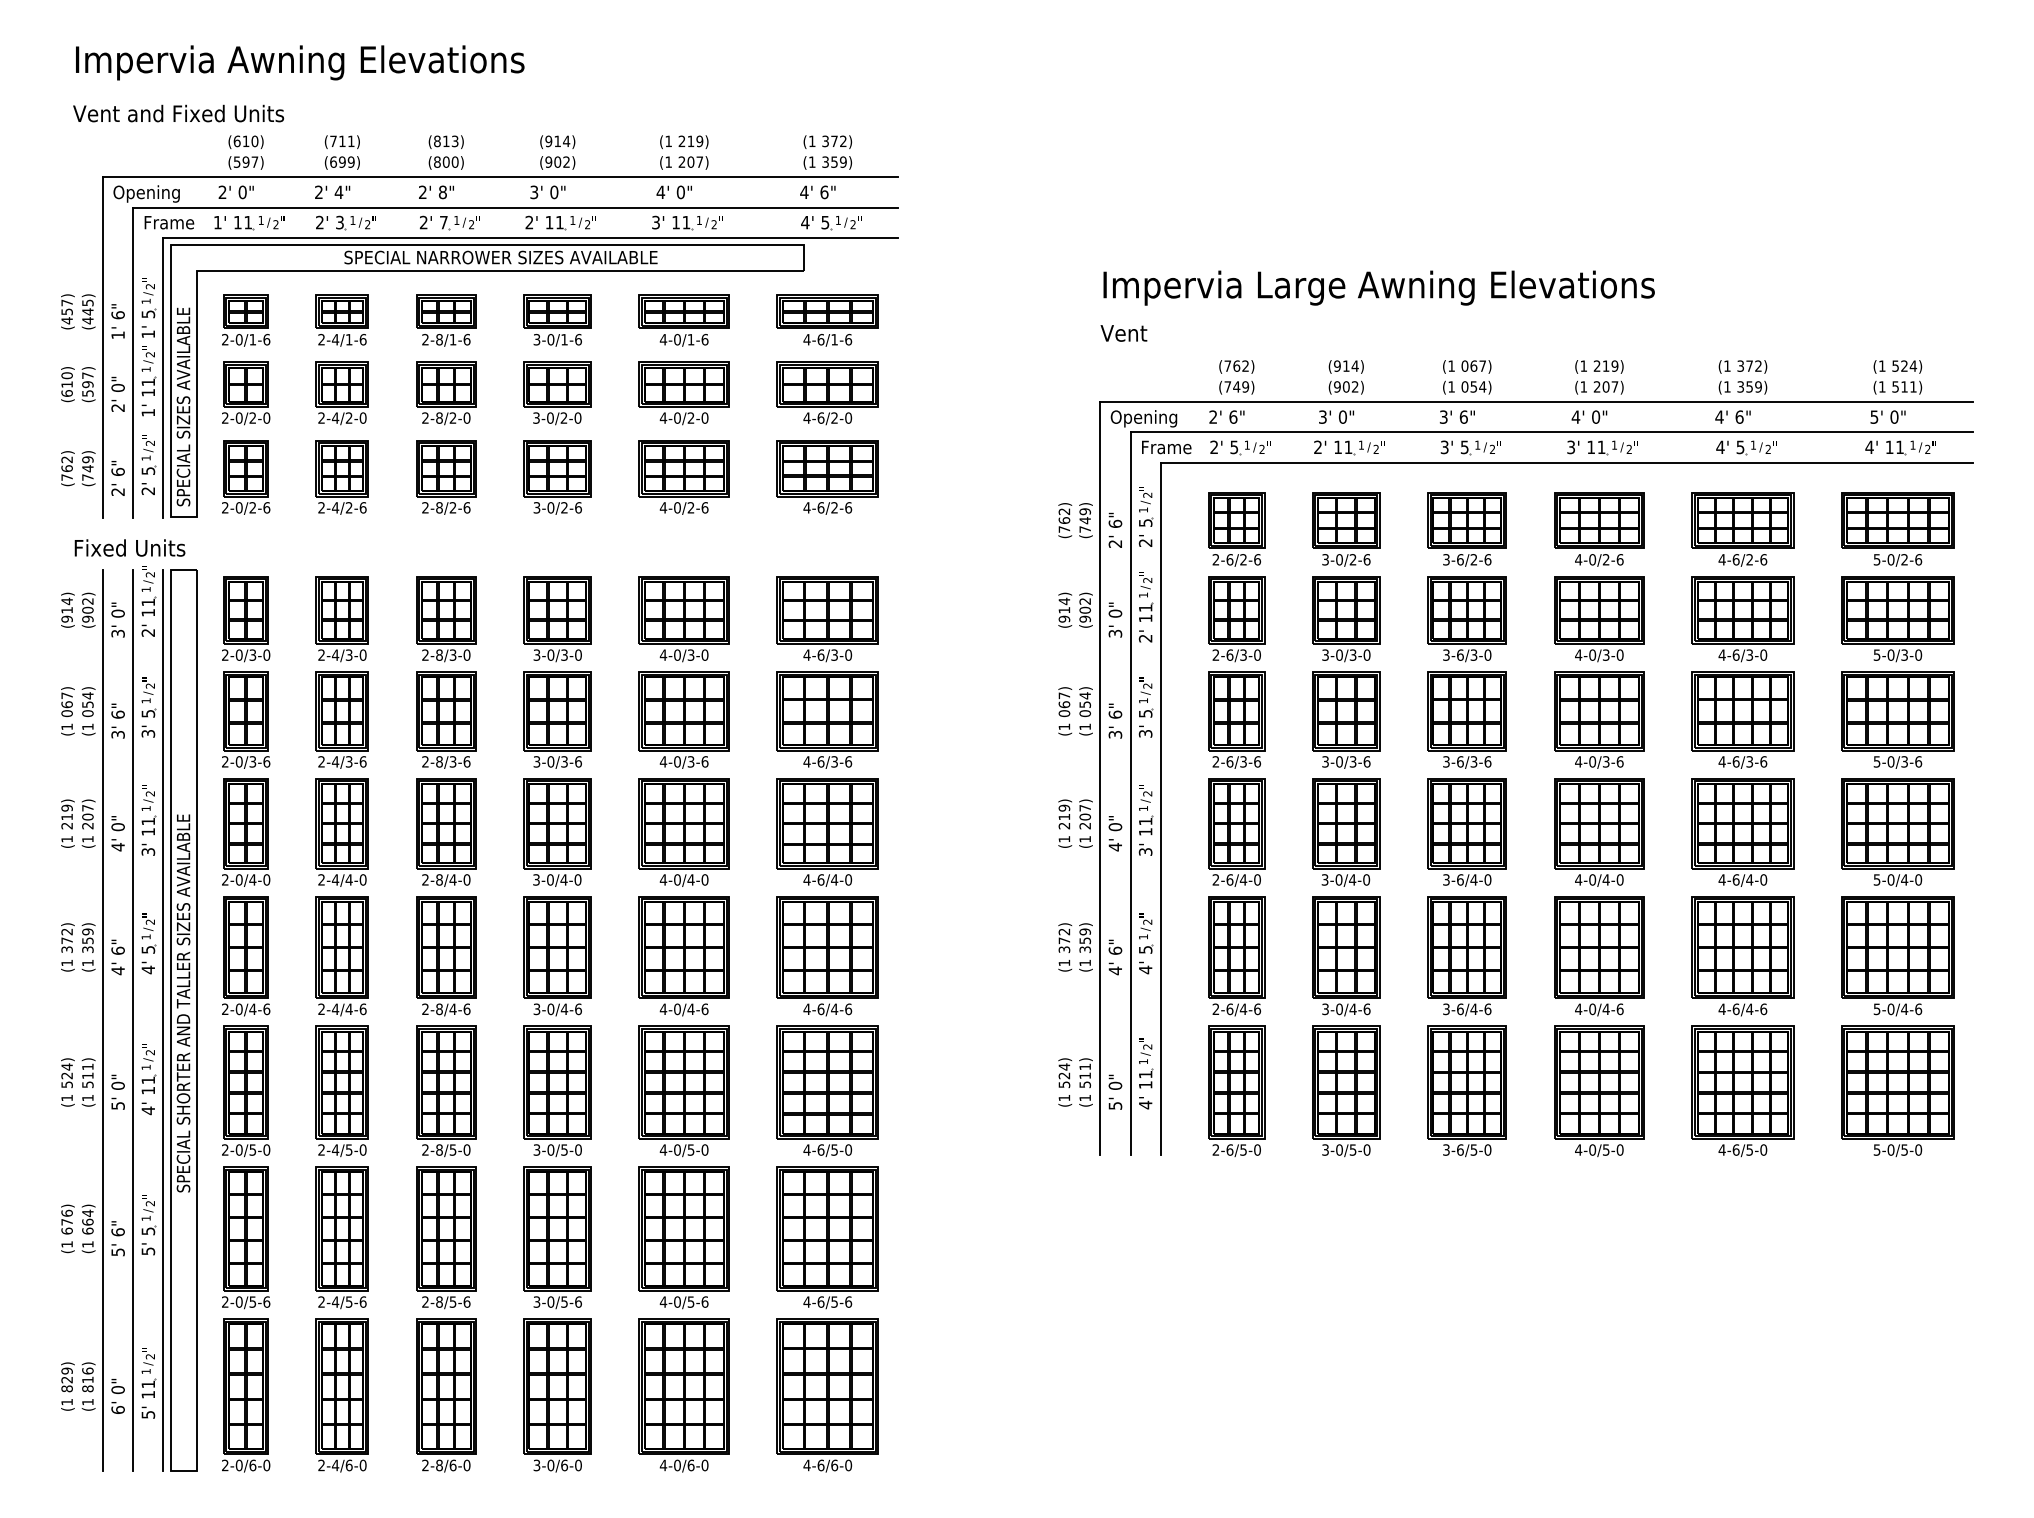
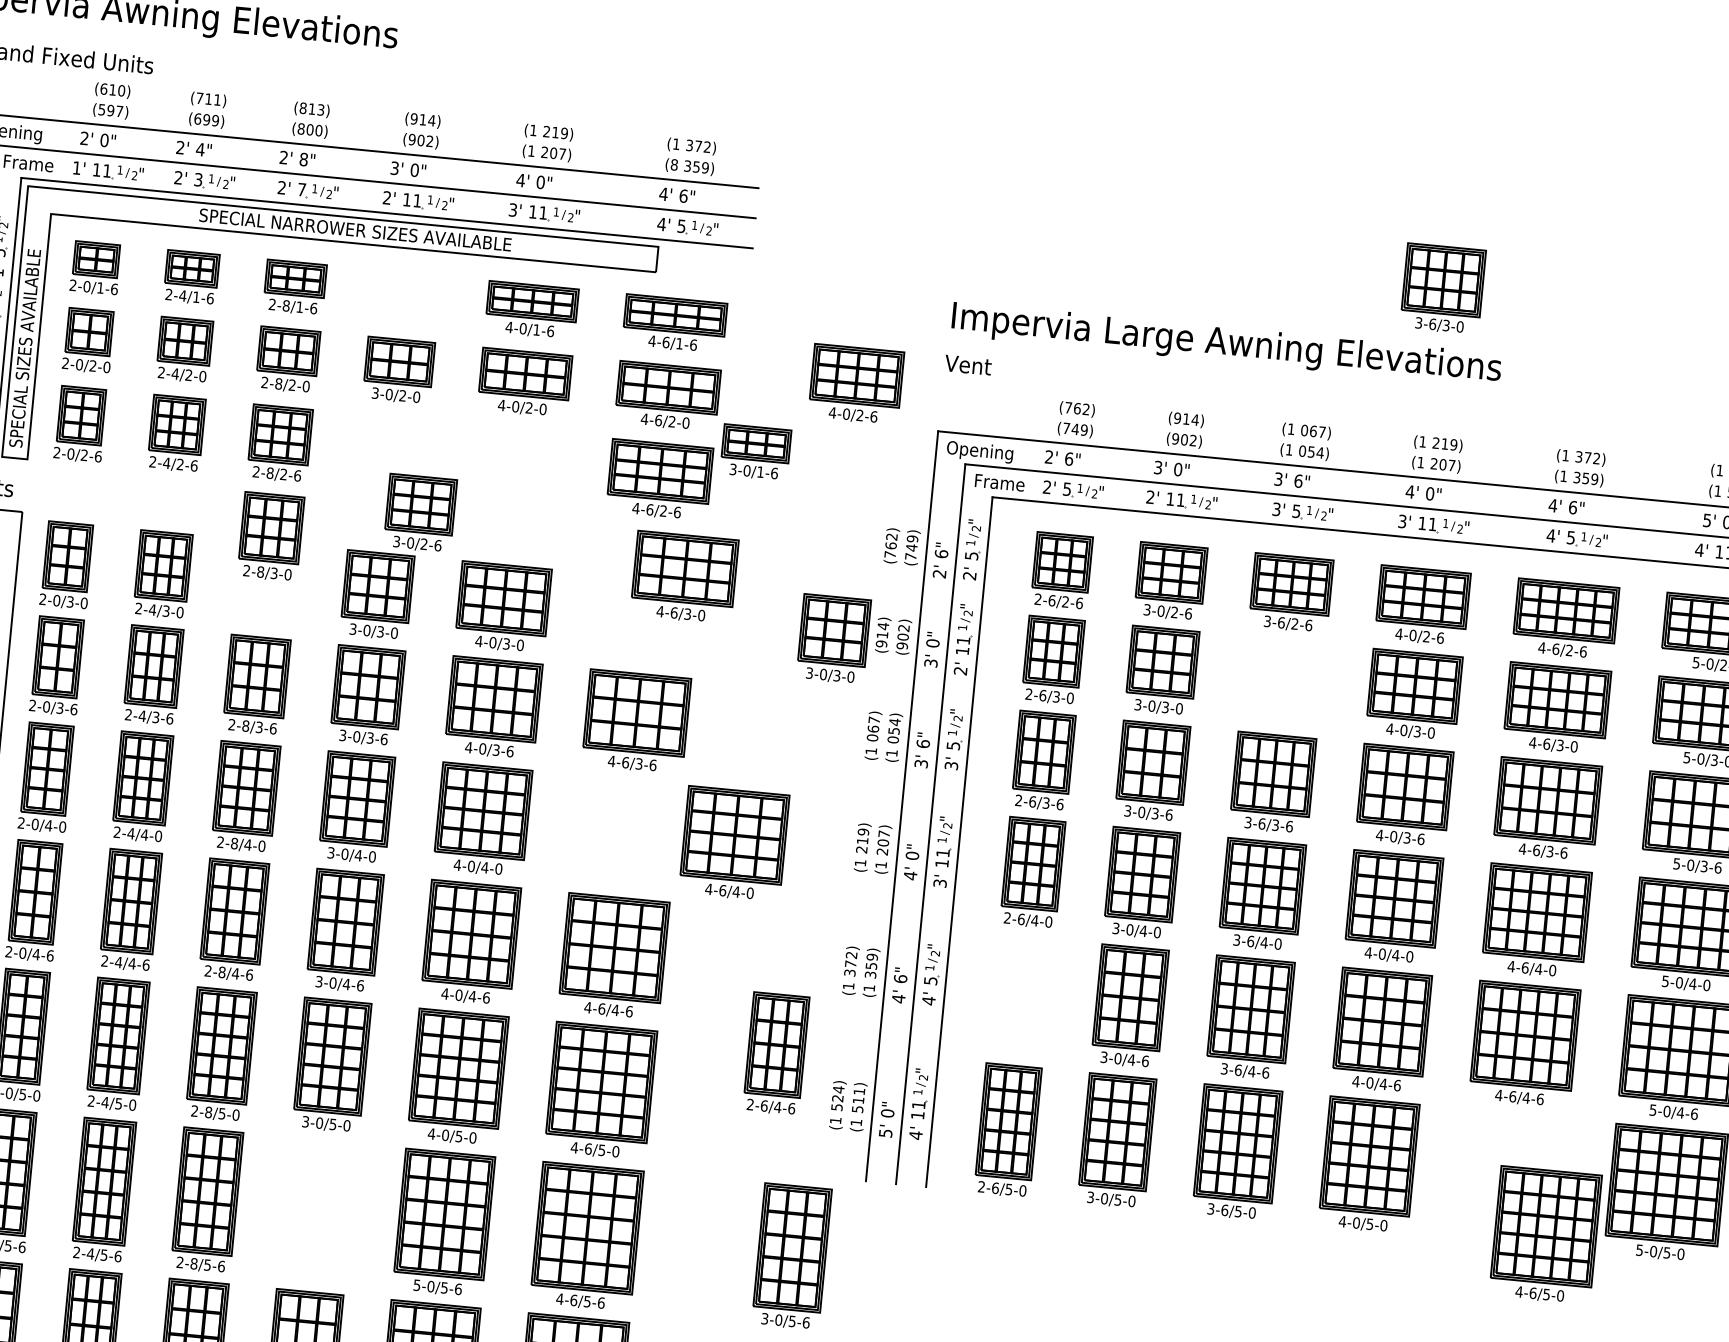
text: (811, 161) -> (673, 164), (1 -> (8
part: (557, 320) -> (755, 452), moved
part: (557, 477) -> (420, 513), moved
part: (683, 477) -> (855, 384), moved
part: (446, 619) -> (271, 537), moved
part: (827, 619) -> (684, 578), moved
part: (1016, 619) -> (833, 639), added
part: (1466, 619) -> (1442, 289), moved
part: (827, 832) -> (733, 844), moved
part: (1236, 956) -> (775, 1054), moved
part: (1742, 1091) -> (1545, 1235), moved
part: (557, 1237) -> (791, 1256), moved
text: (663, 1301) -> (417, 1284), 4-0/5-6 -> 5-0/5-6

